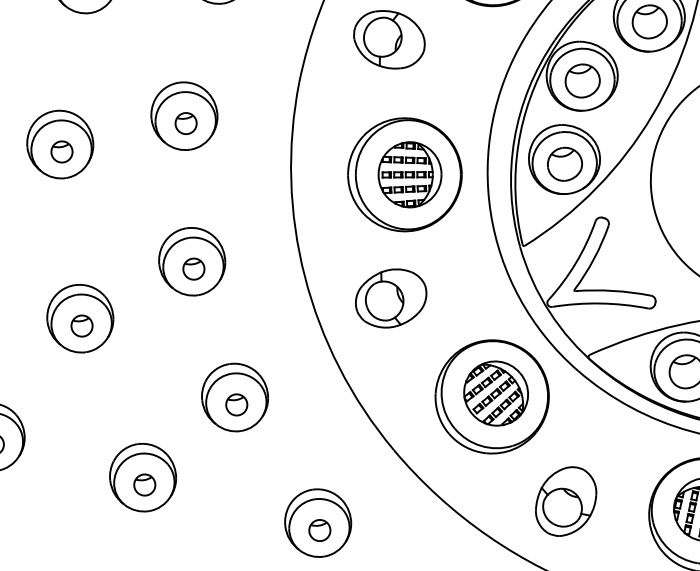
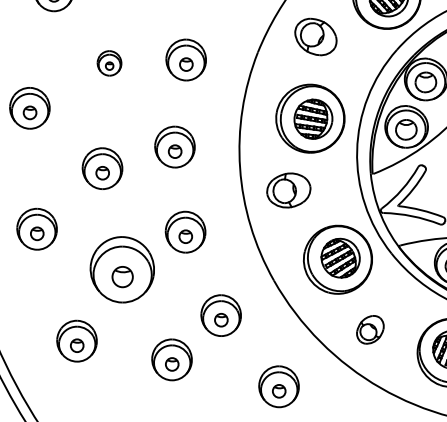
part: (60, 144) -> (109, 63), size x0.6
part: (143, 477) -> (122, 269), size x1.6
part: (566, 501) -> (370, 329), size x0.7

